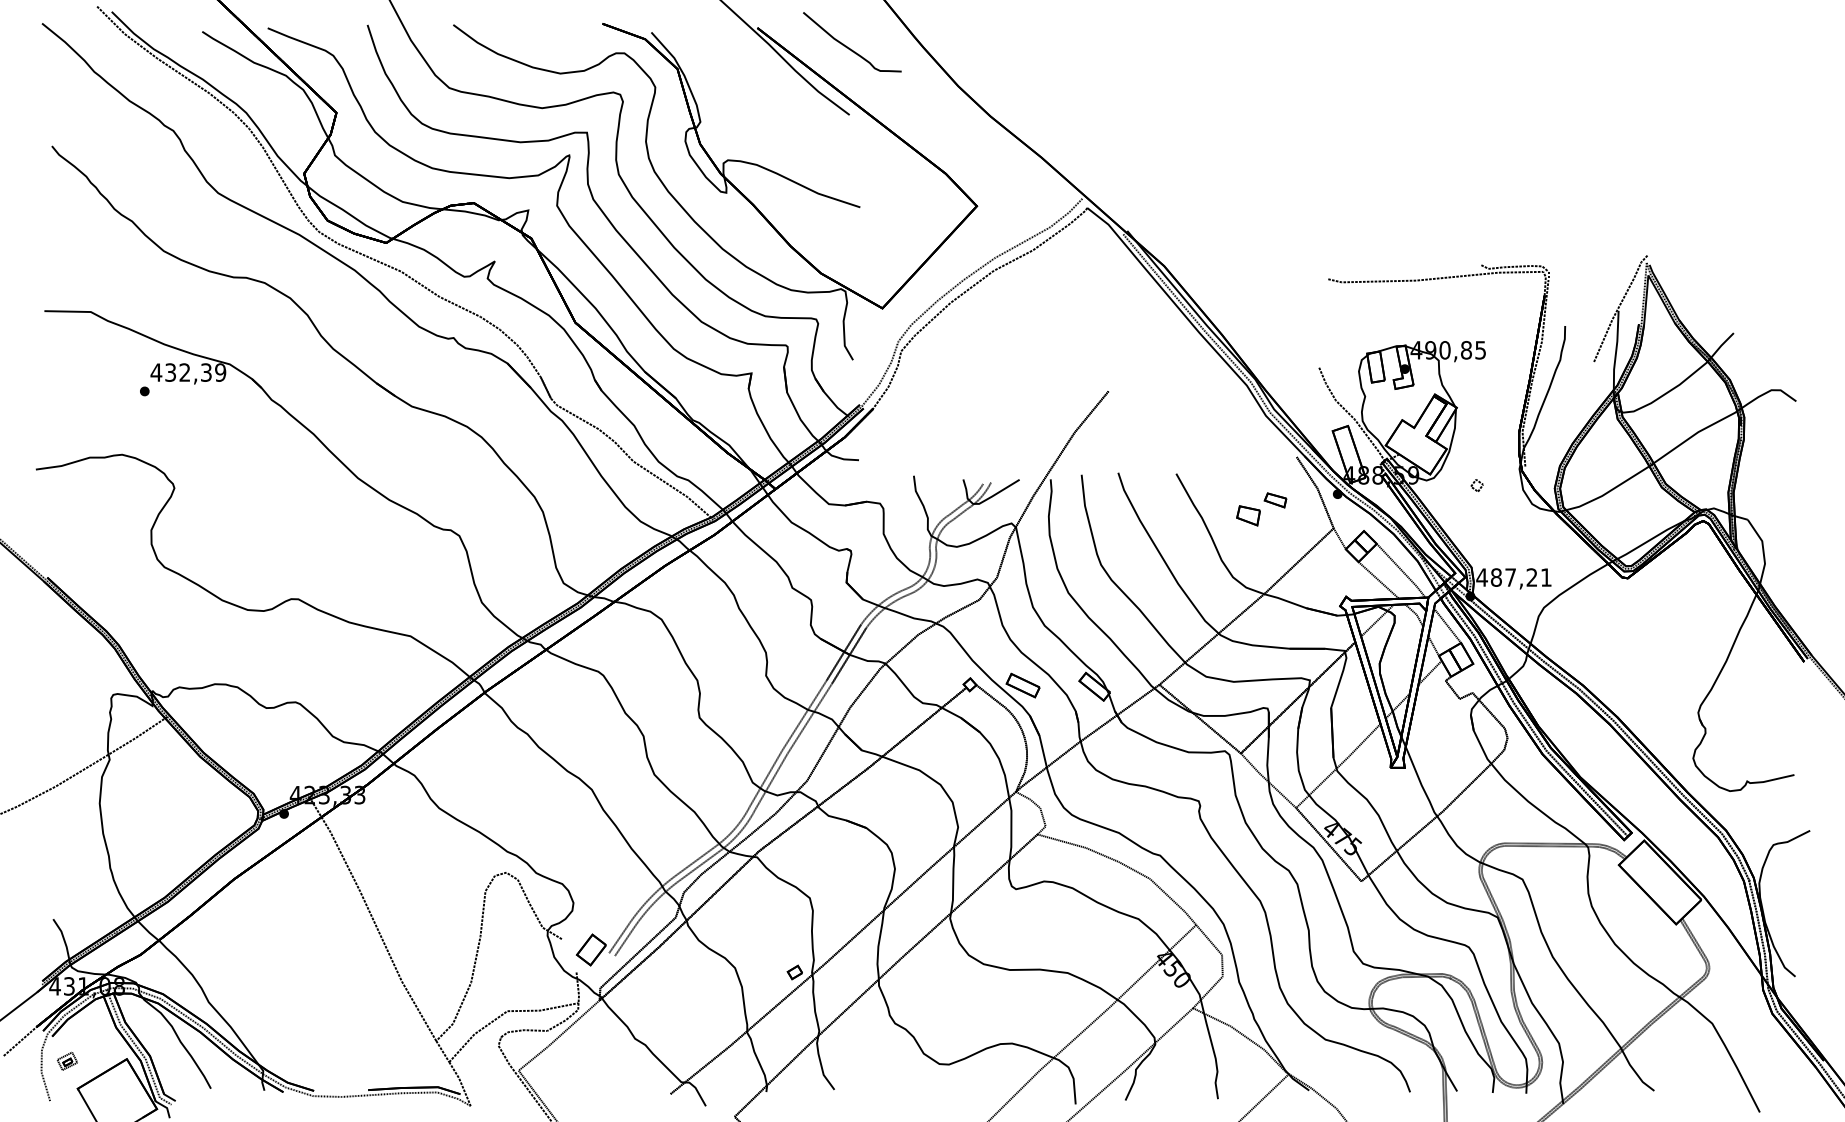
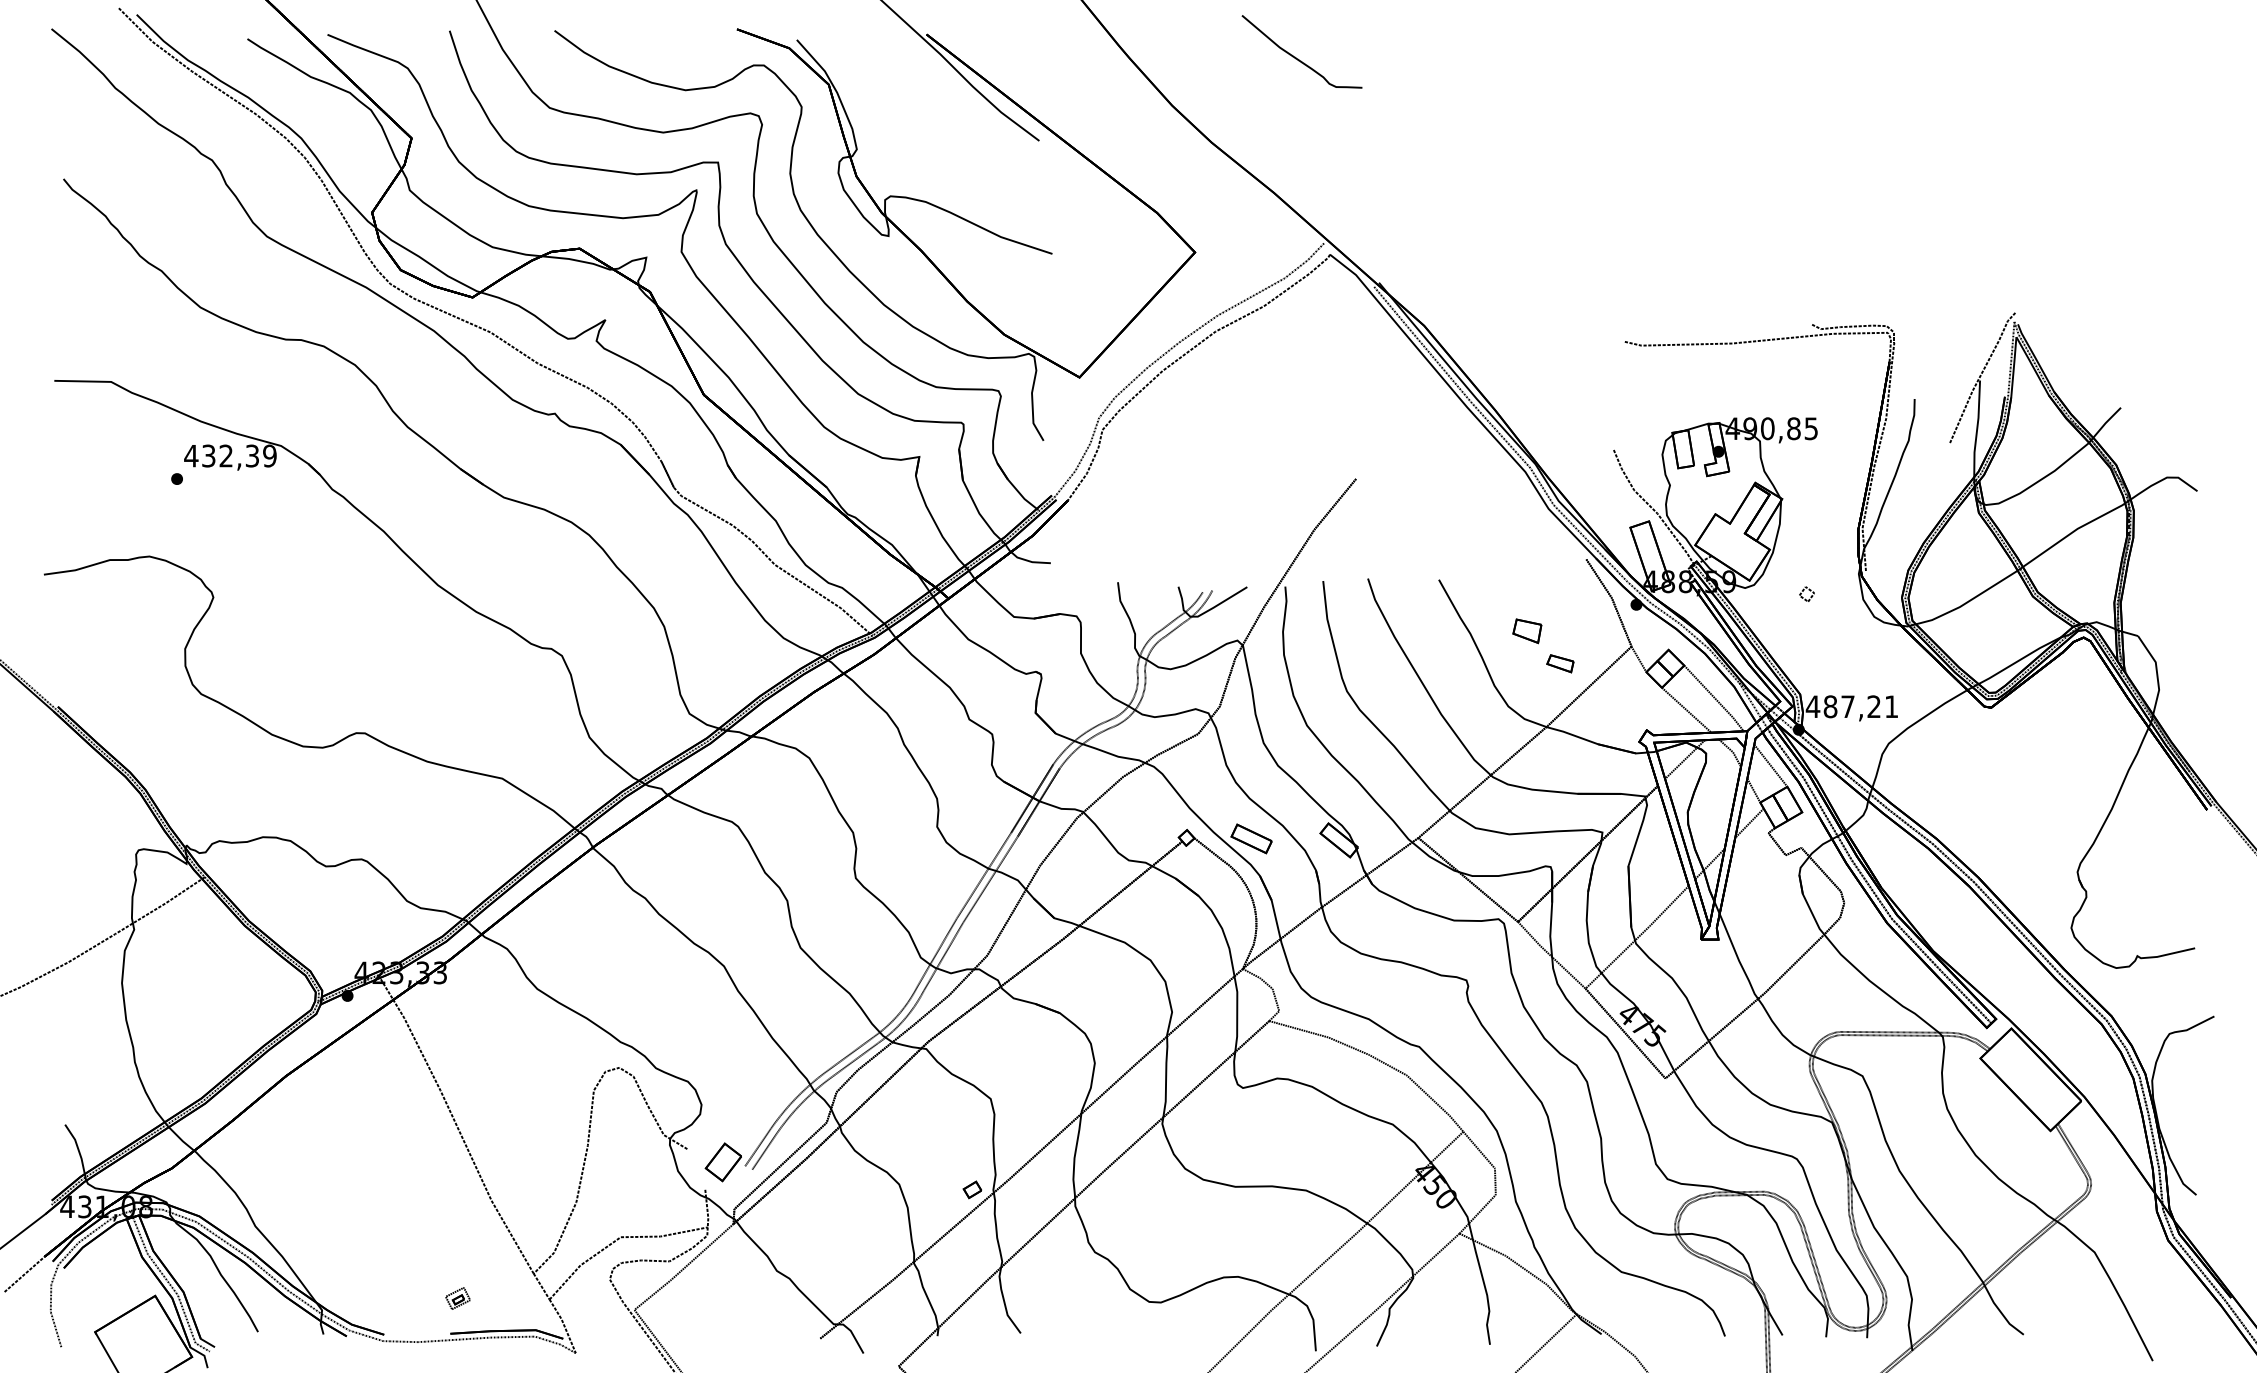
curve: (849, 47) -> (1298, 58), moved
part: (1275, 500) -> (1560, 663), moved
part: (66, 1060) -> (456, 1297), moved

